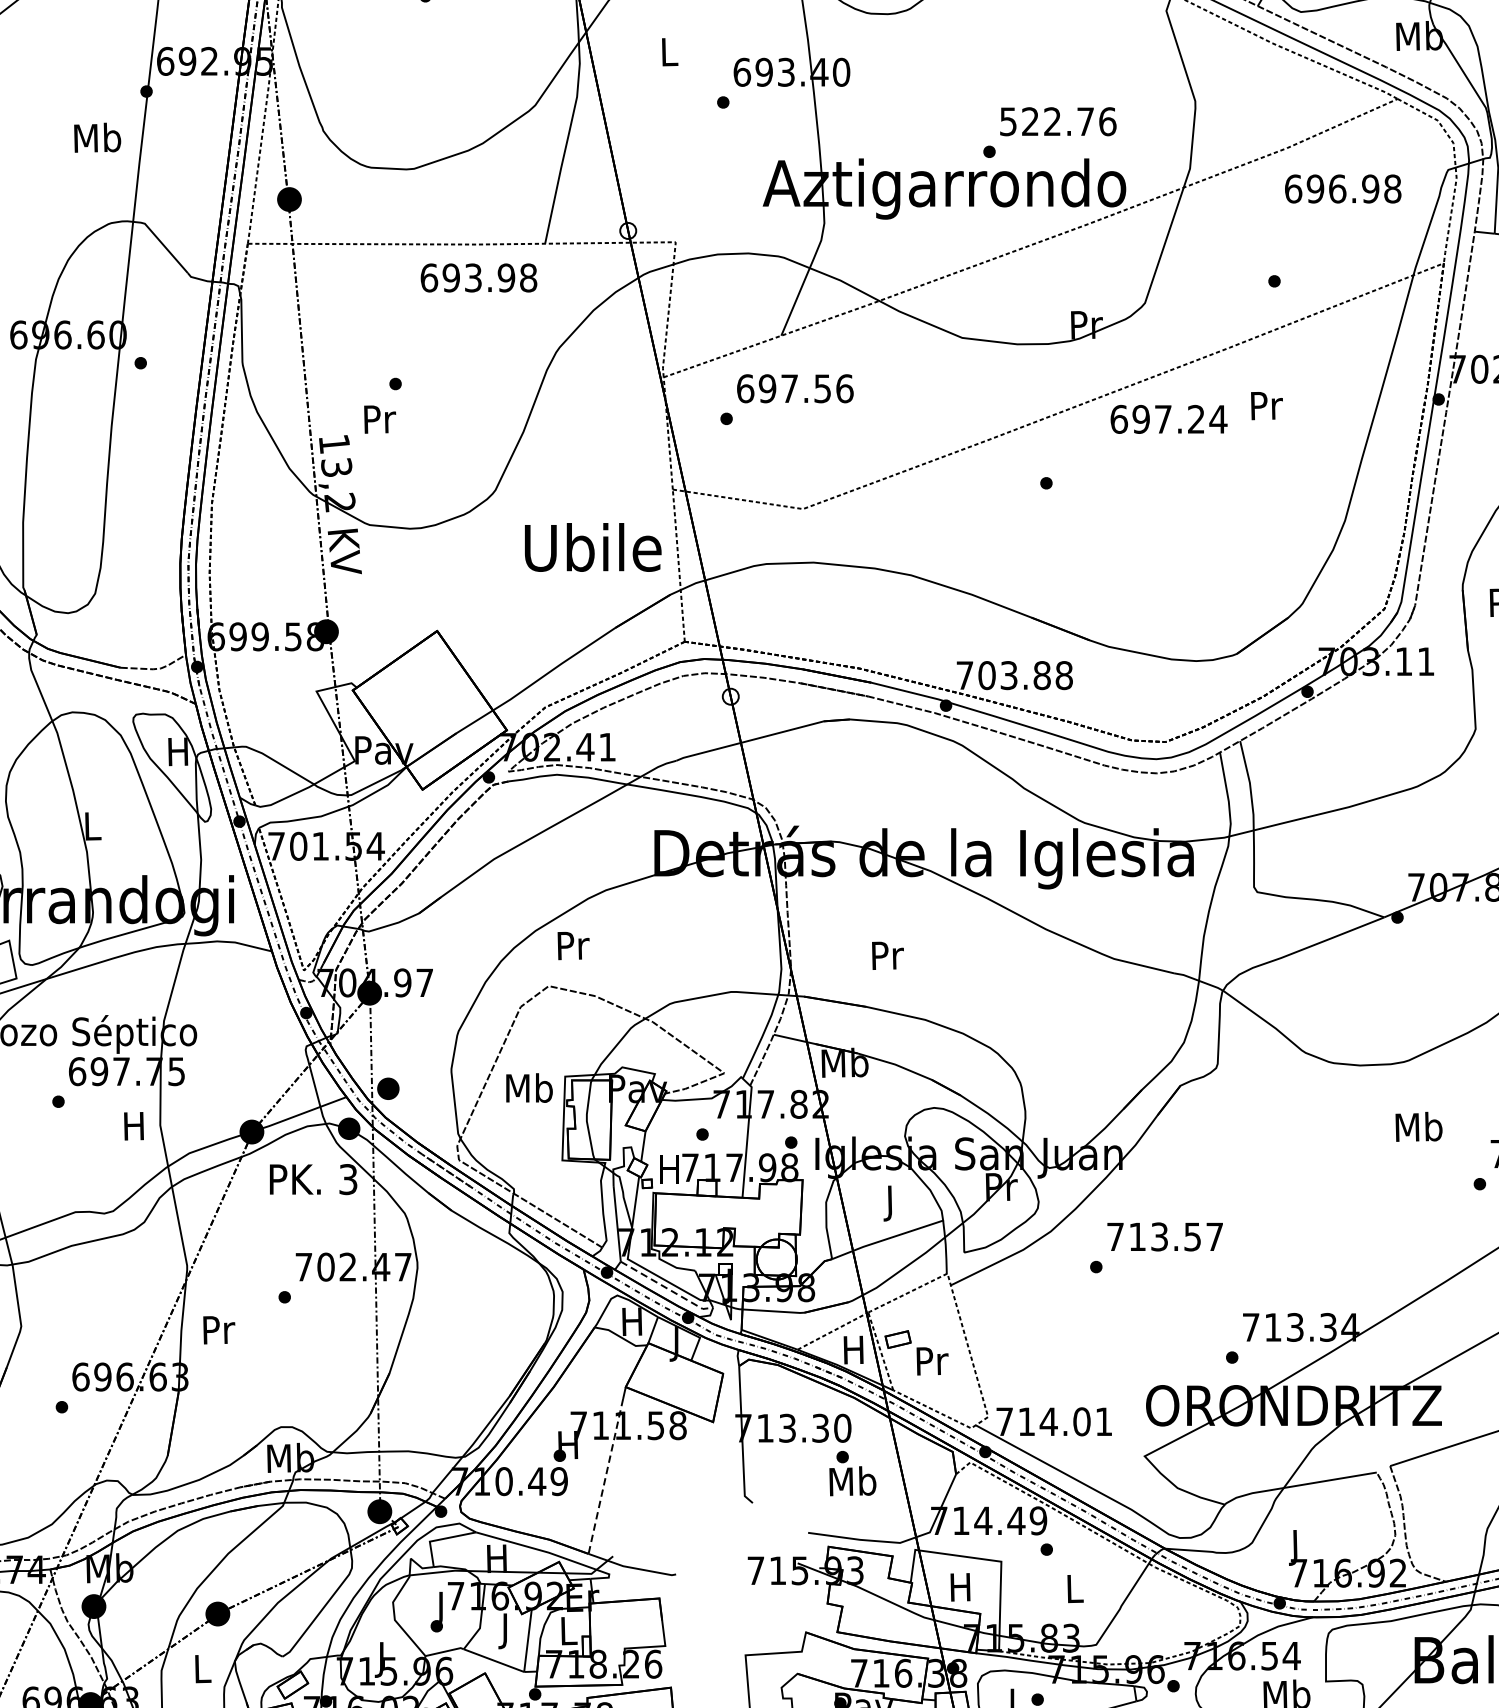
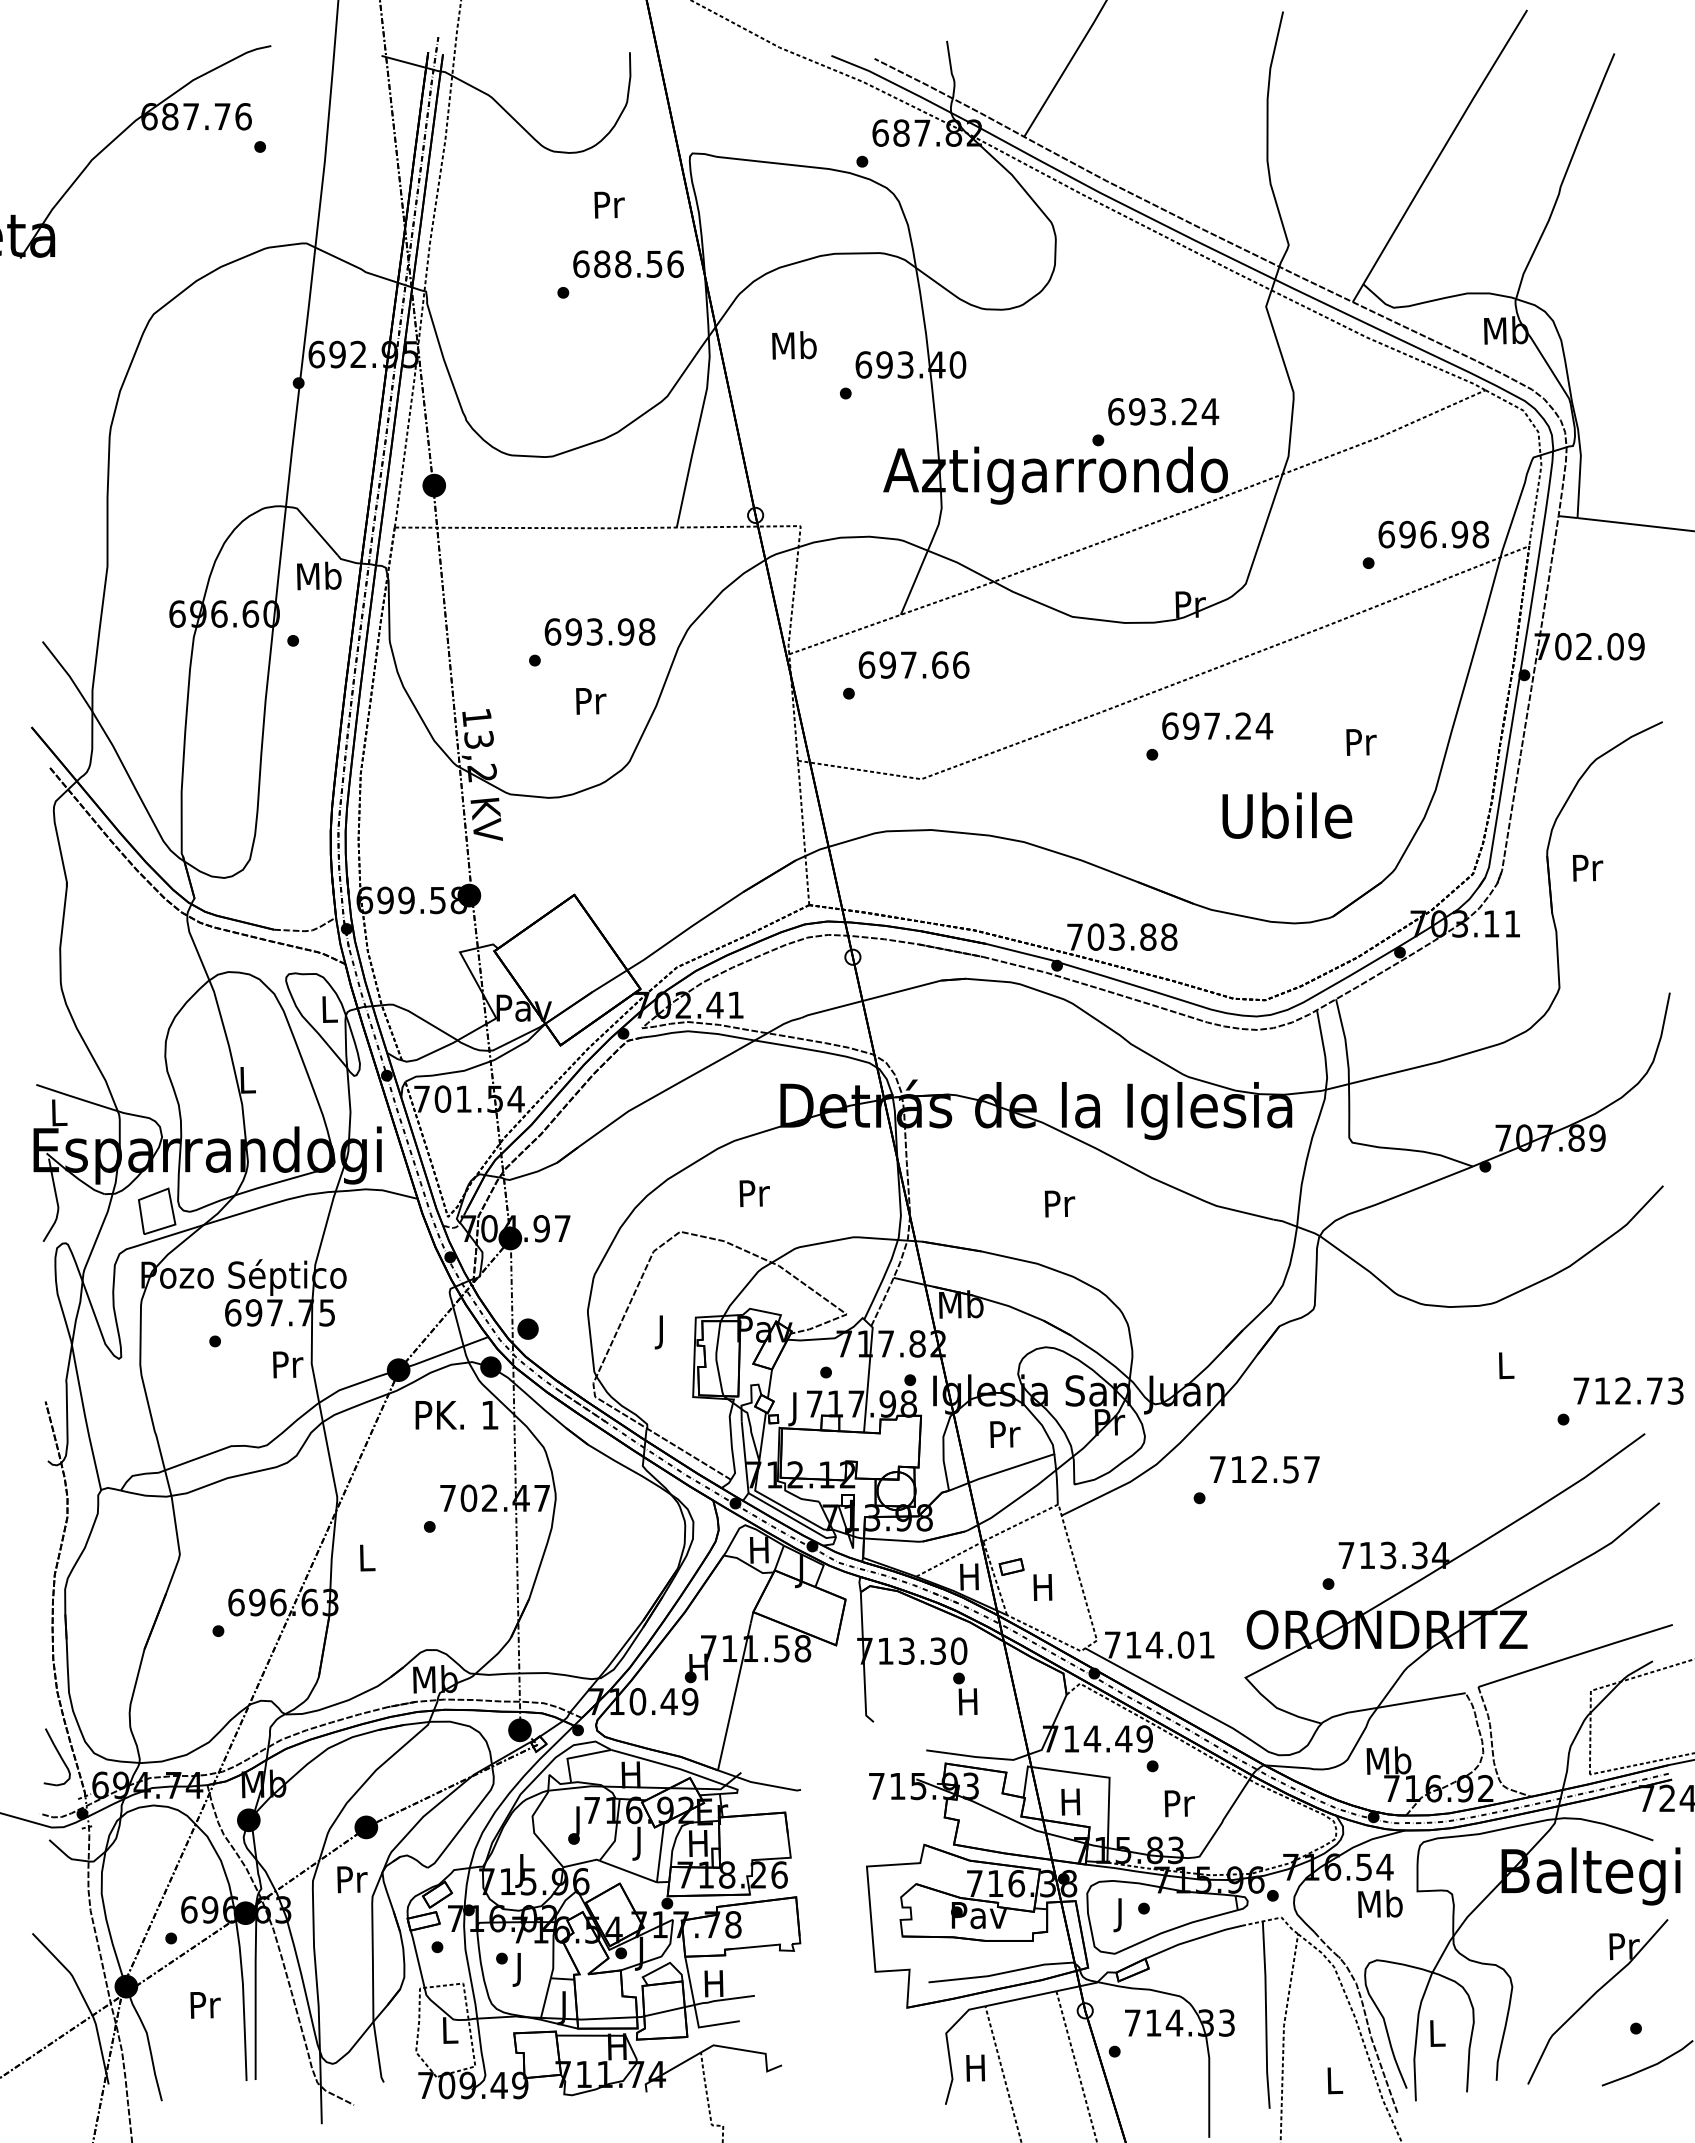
text: (669, 51) -> (794, 345), L -> Mb
text: (1058, 121) -> (1163, 411), 522.76 -> 693.24
text: (97, 137) -> (319, 575), moved
text: (1342, 188) -> (1433, 534), moved
text: (478, 277) -> (599, 631), moved
text: (823, 388) -> (940, 664), 697.56 -> 697.66
text: (1266, 406) -> (1361, 742), moved
text: (1168, 418) -> (1217, 725), moved
text: (380, 419) -> (591, 701), moved
text: (593, 547) -> (1287, 815), moved
text: (177, 751) -> (328, 1009), H -> L
text: (573, 945) -> (754, 1193), moved
text: (887, 955) -> (1059, 1203), moved
text: (530, 1091) -> (662, 1331), Mb -> J
text: (135, 1126) -> (288, 1364), H -> Pr
text: (1418, 1127) -> (1505, 1365), Mb -> L
text: (669, 1173) -> (794, 1409), H -> J
text: (347, 1178) -> (489, 1414), 3 -> 1
text: (891, 1204) -> (1005, 1438), J -> Pr
text: (1159, 1236) -> (1259, 1469), 713.57 -> 712.57
line: (667, 1288) -> (792, 1518), dashed -> solid
text: (219, 1329) -> (367, 1557), Pr -> L
text: (932, 1361) -> (1044, 1587), Pr -> H
line: (605, 1477) -> (734, 1697), dashed -> solid
text: (852, 1481) -> (968, 1701), Mb -> H
text: (1295, 1546) -> (1388, 1763), J -> Mb
text: (1075, 1588) -> (1179, 1803), L -> Pr
text: (568, 1631) -> (698, 1843), L -> H
text: (203, 1668) -> (352, 1879), L -> Pr

